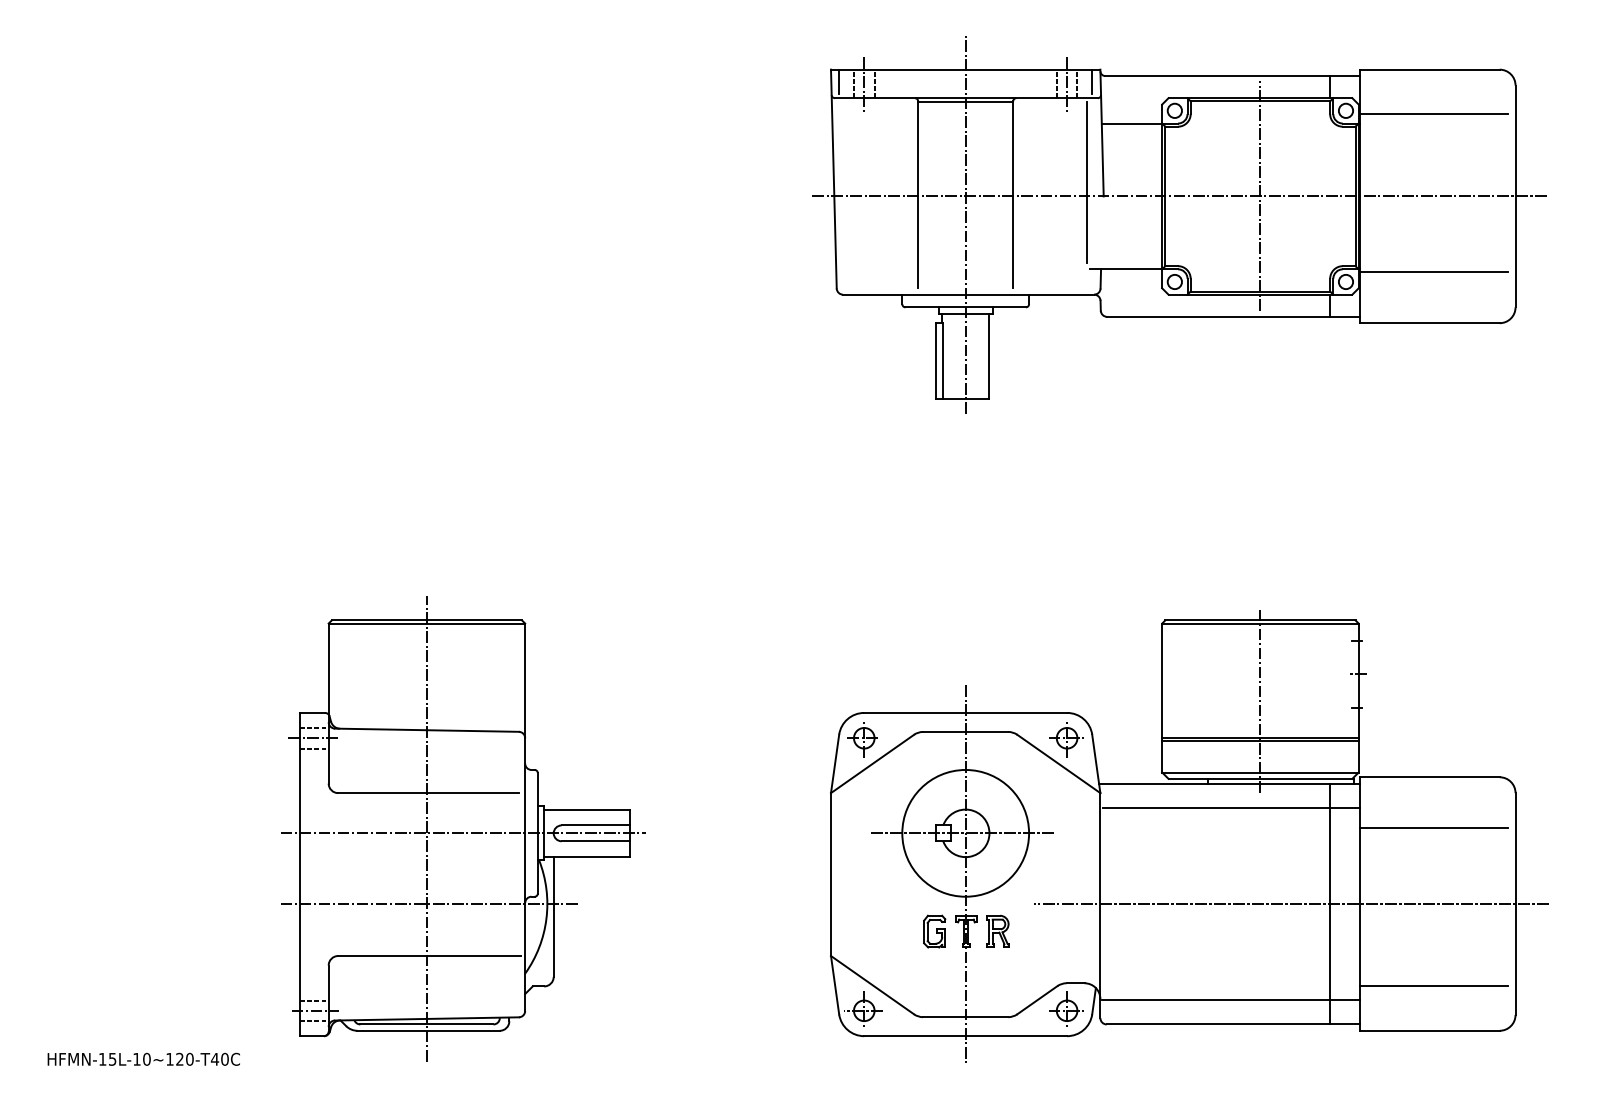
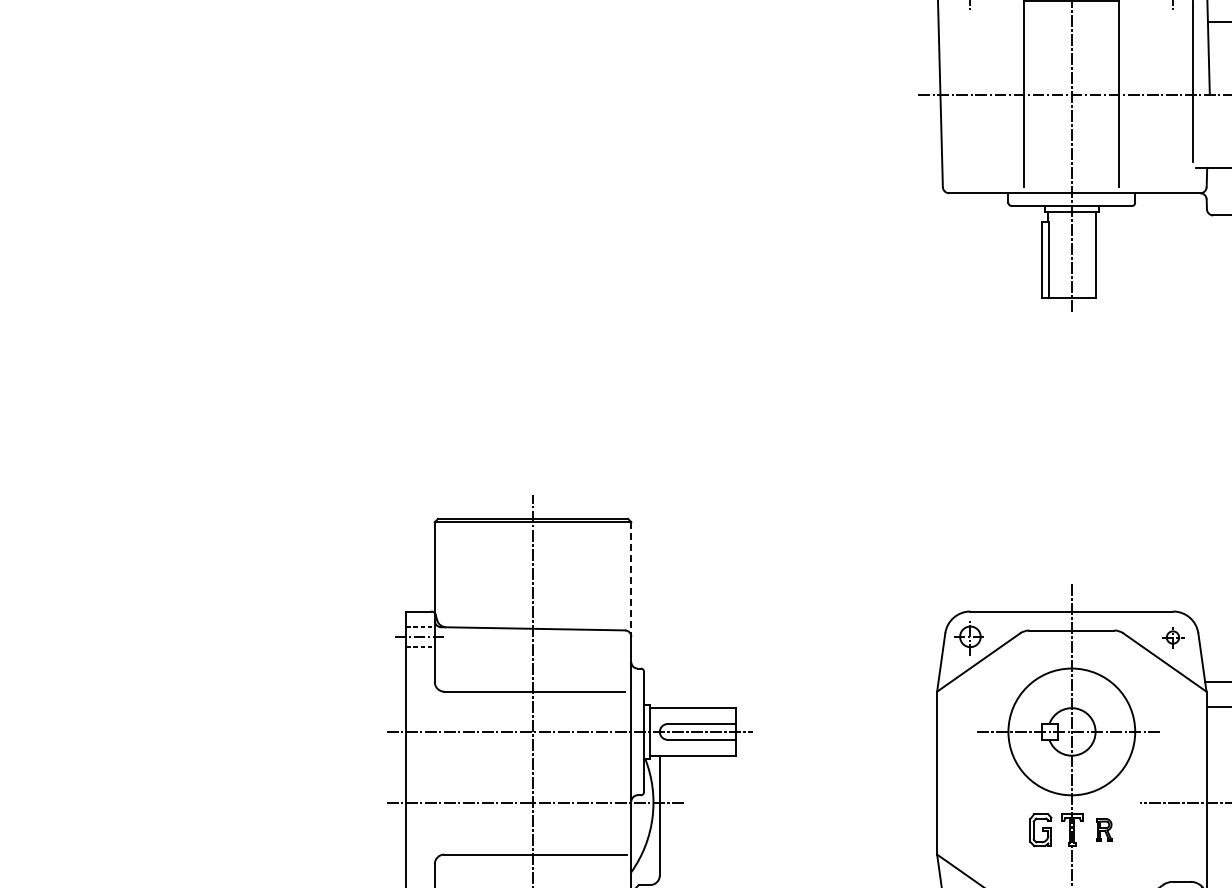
line: (525, 681) -> (631, 580), solid -> dashed
part: (1066, 739) -> (1172, 638), size x0.6
part: (997, 930) -> (1103, 829), size x0.7

